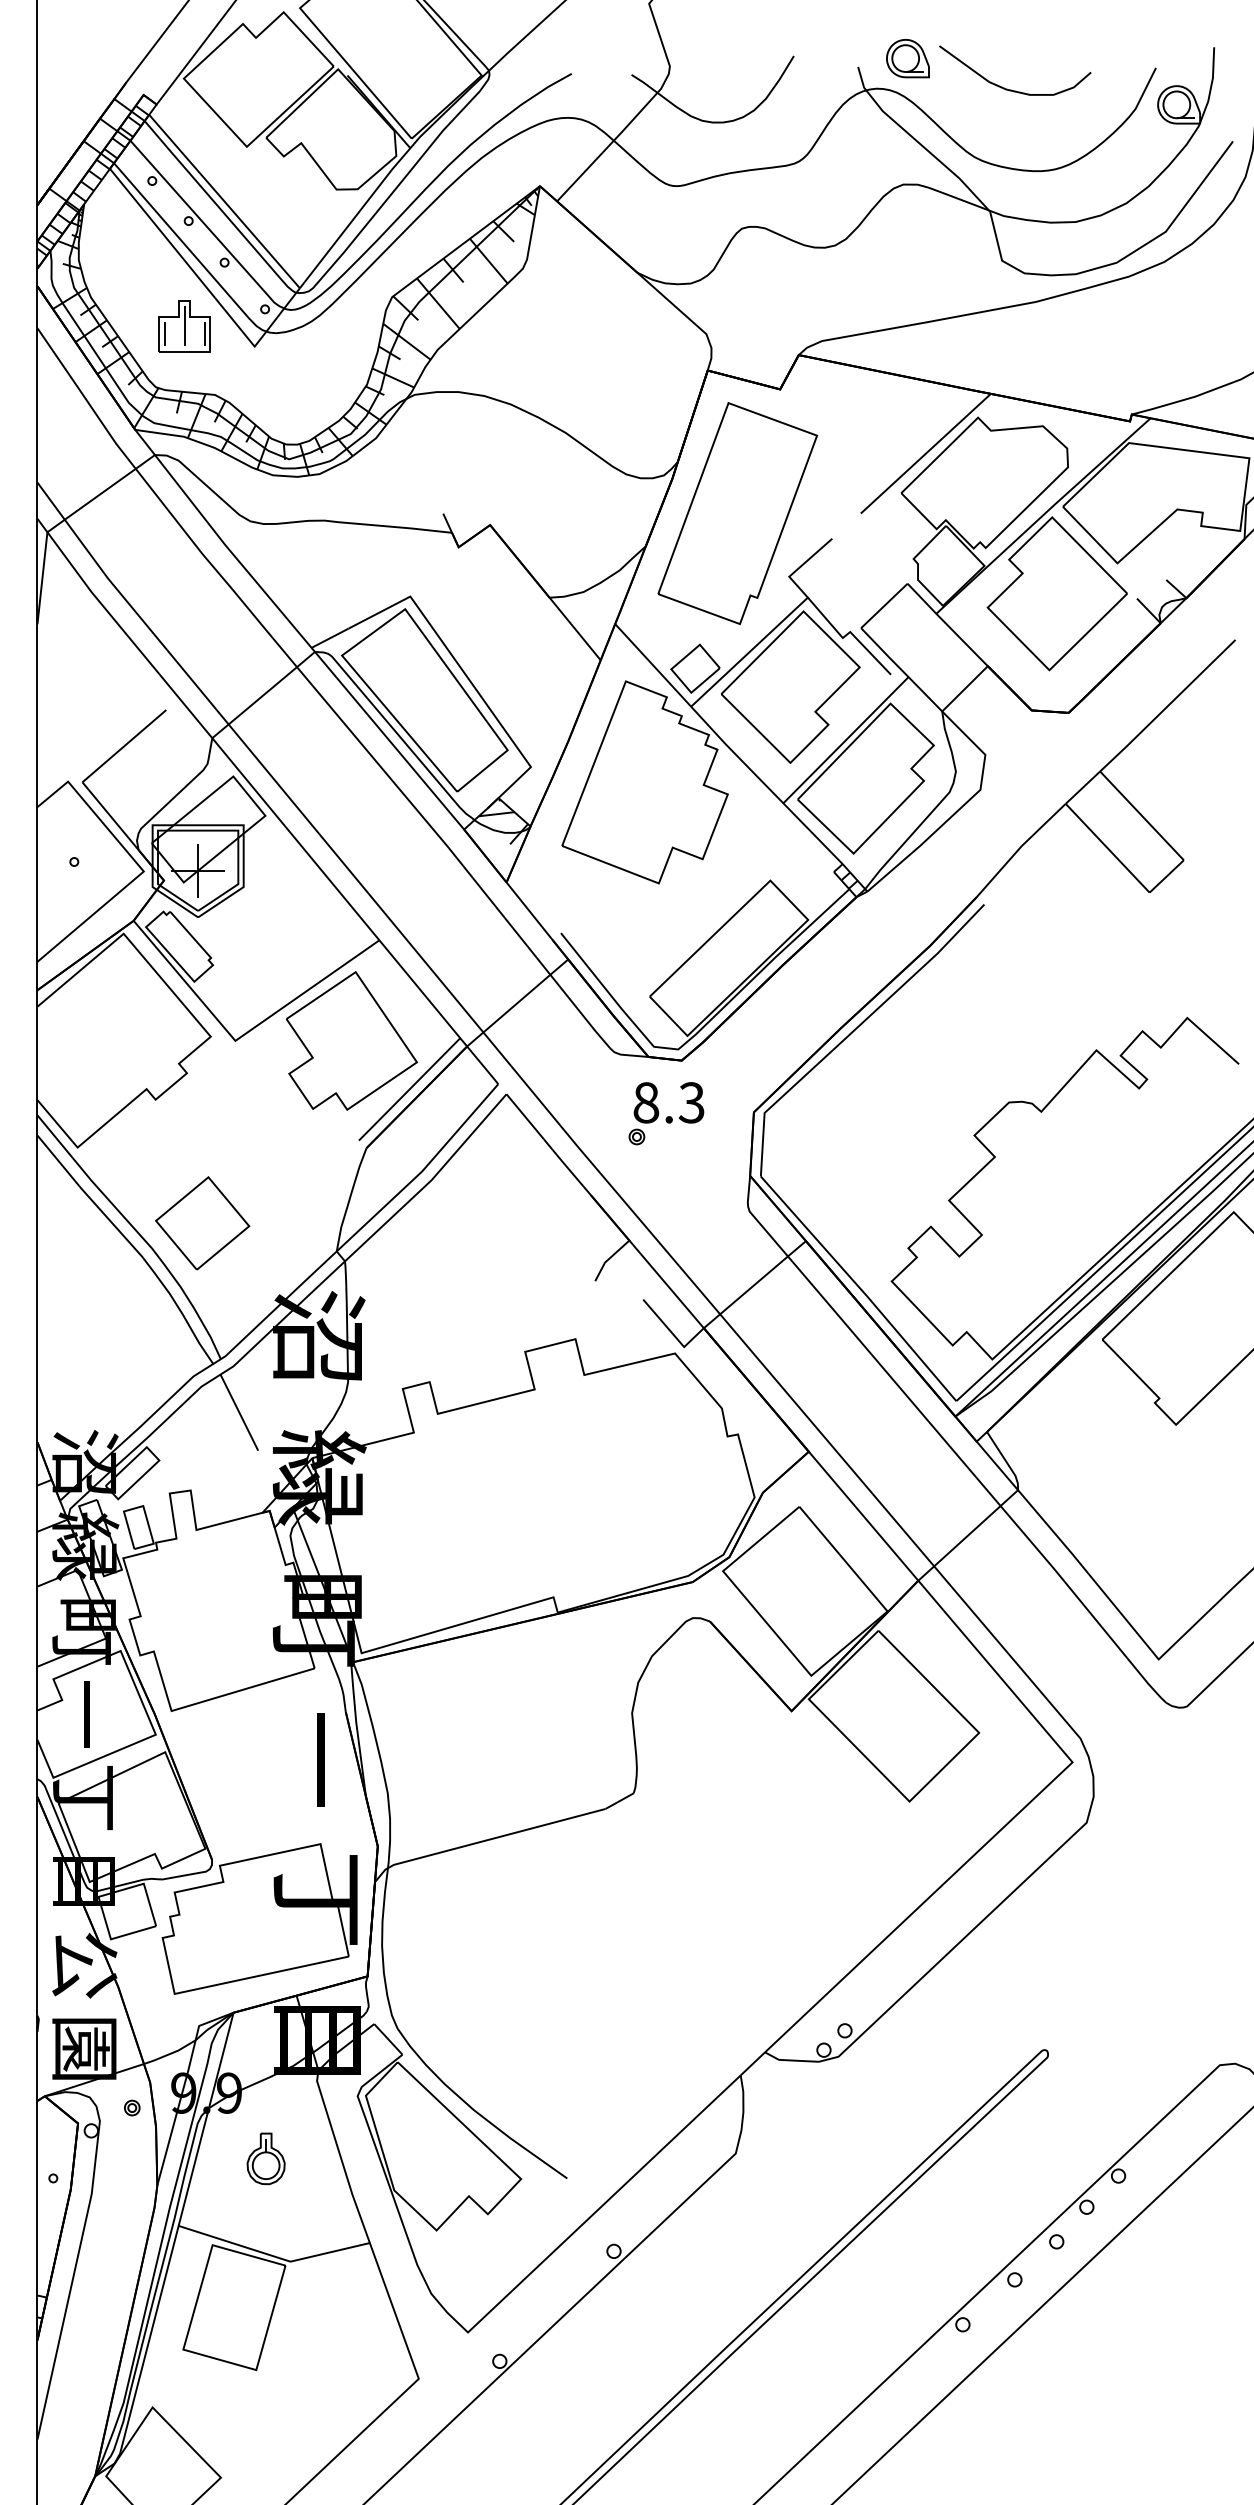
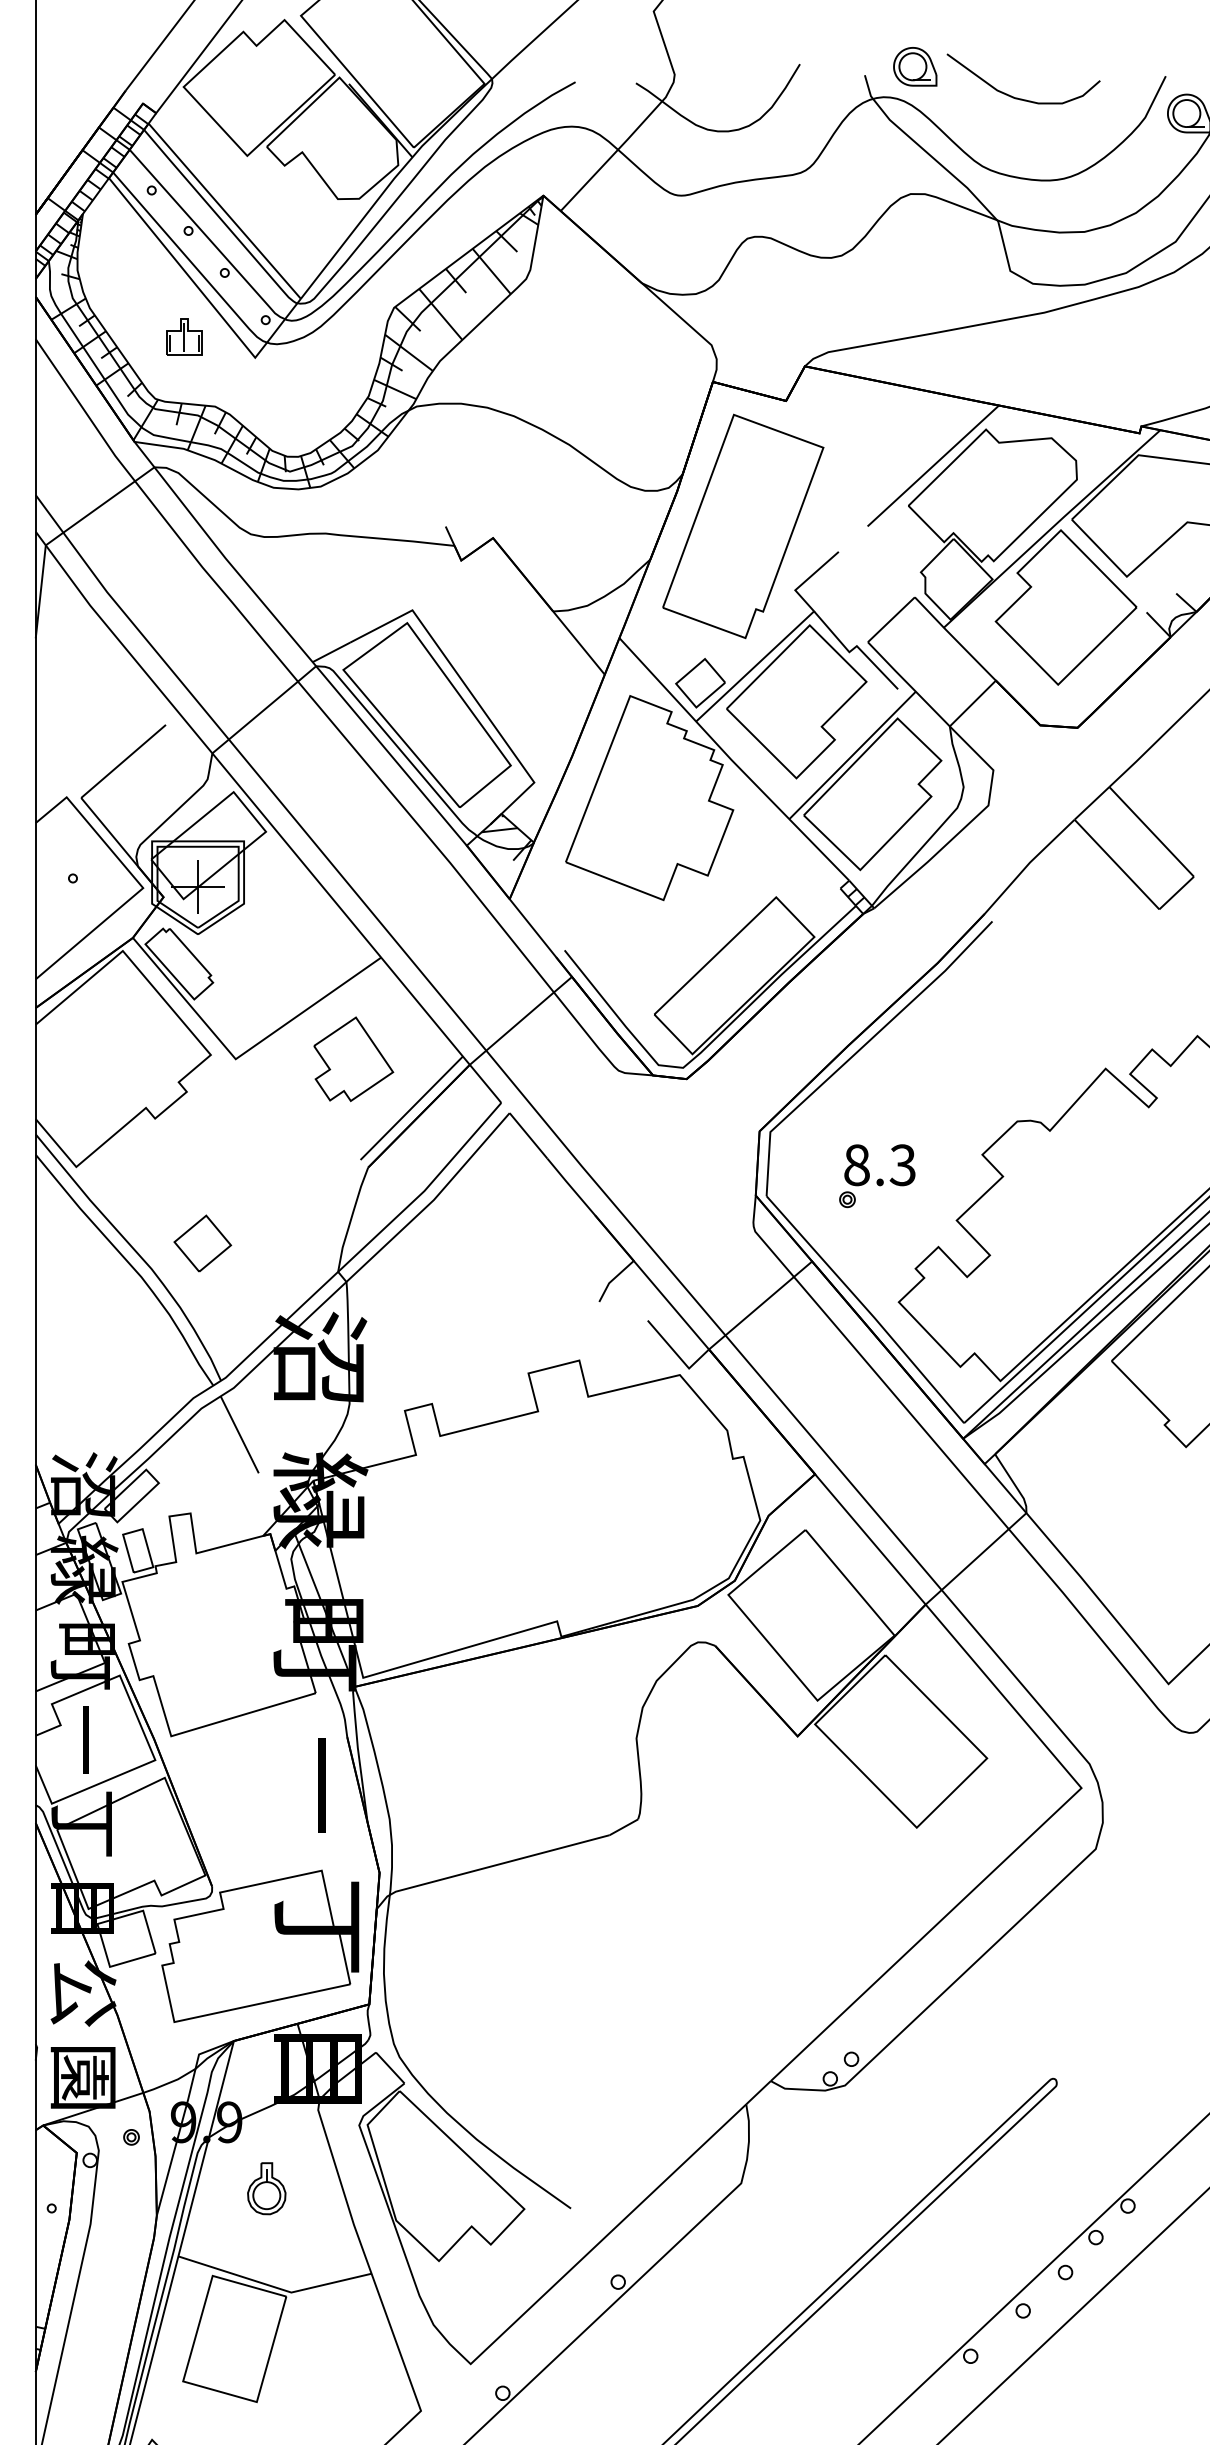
part: (184, 326) -> (184, 337), size x0.7
part: (352, 1040) -> (354, 1058), size x0.6
part: (666, 1113) -> (877, 1176), moved
part: (202, 1223) -> (202, 1243), size x0.6

